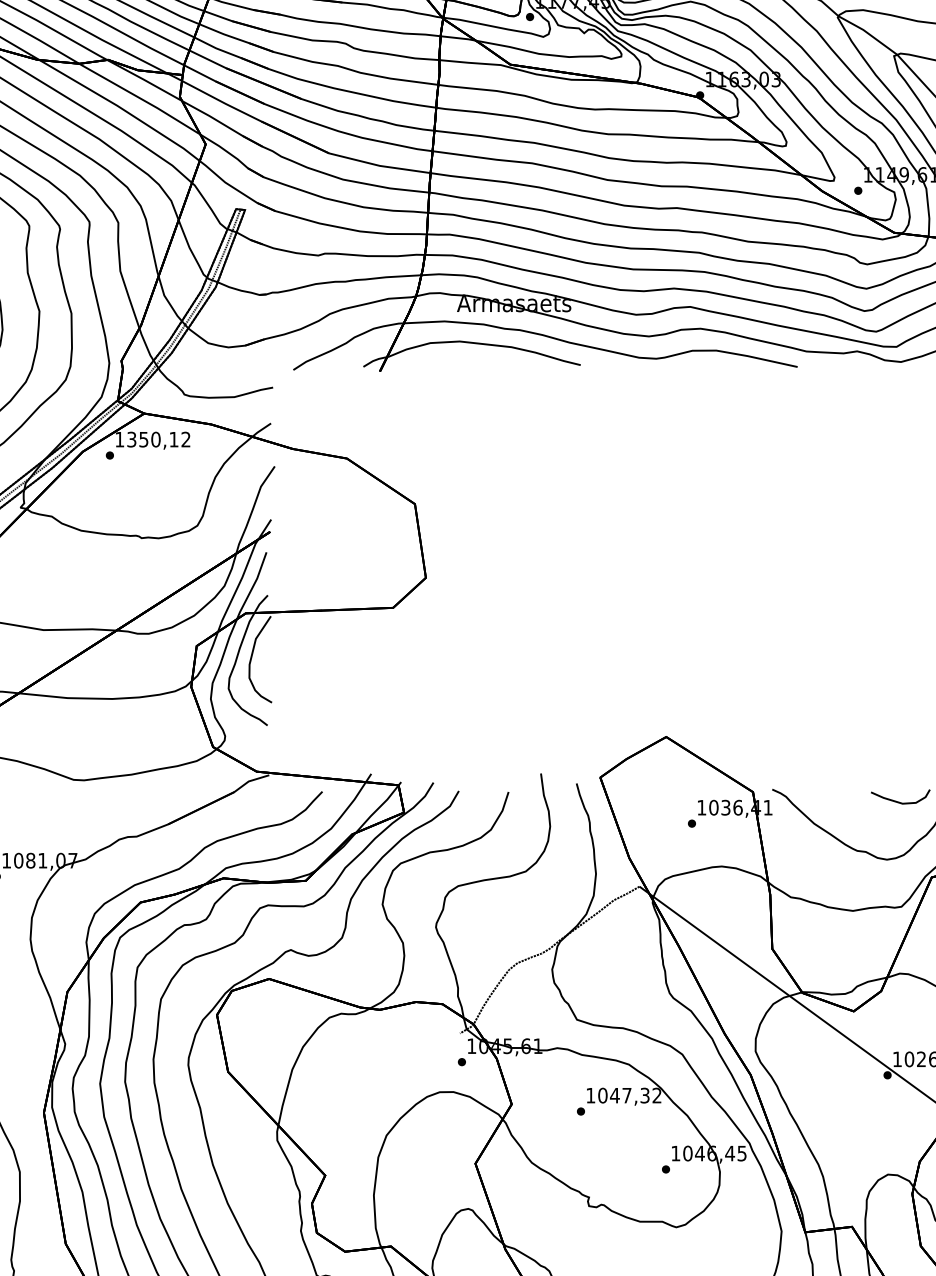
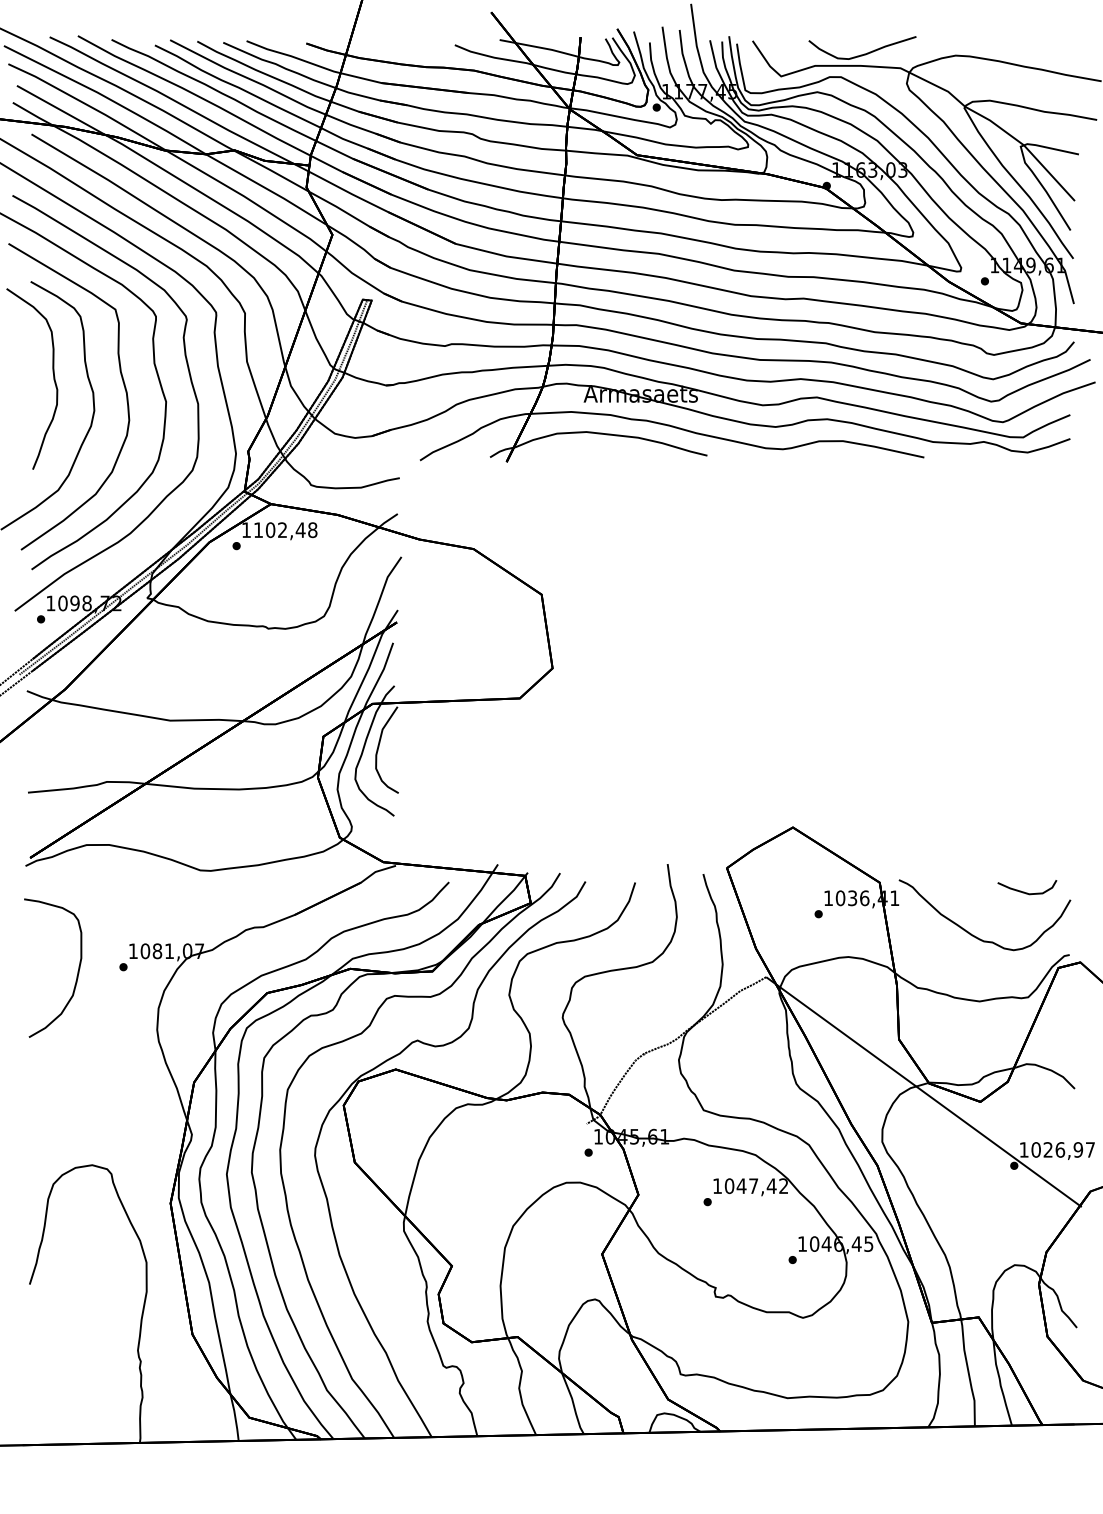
text: (158, 439) -> (285, 530), 1350,12 -> 1102,48
text: (644, 1095) -> (771, 1186), 1047,32 -> 1047,42

